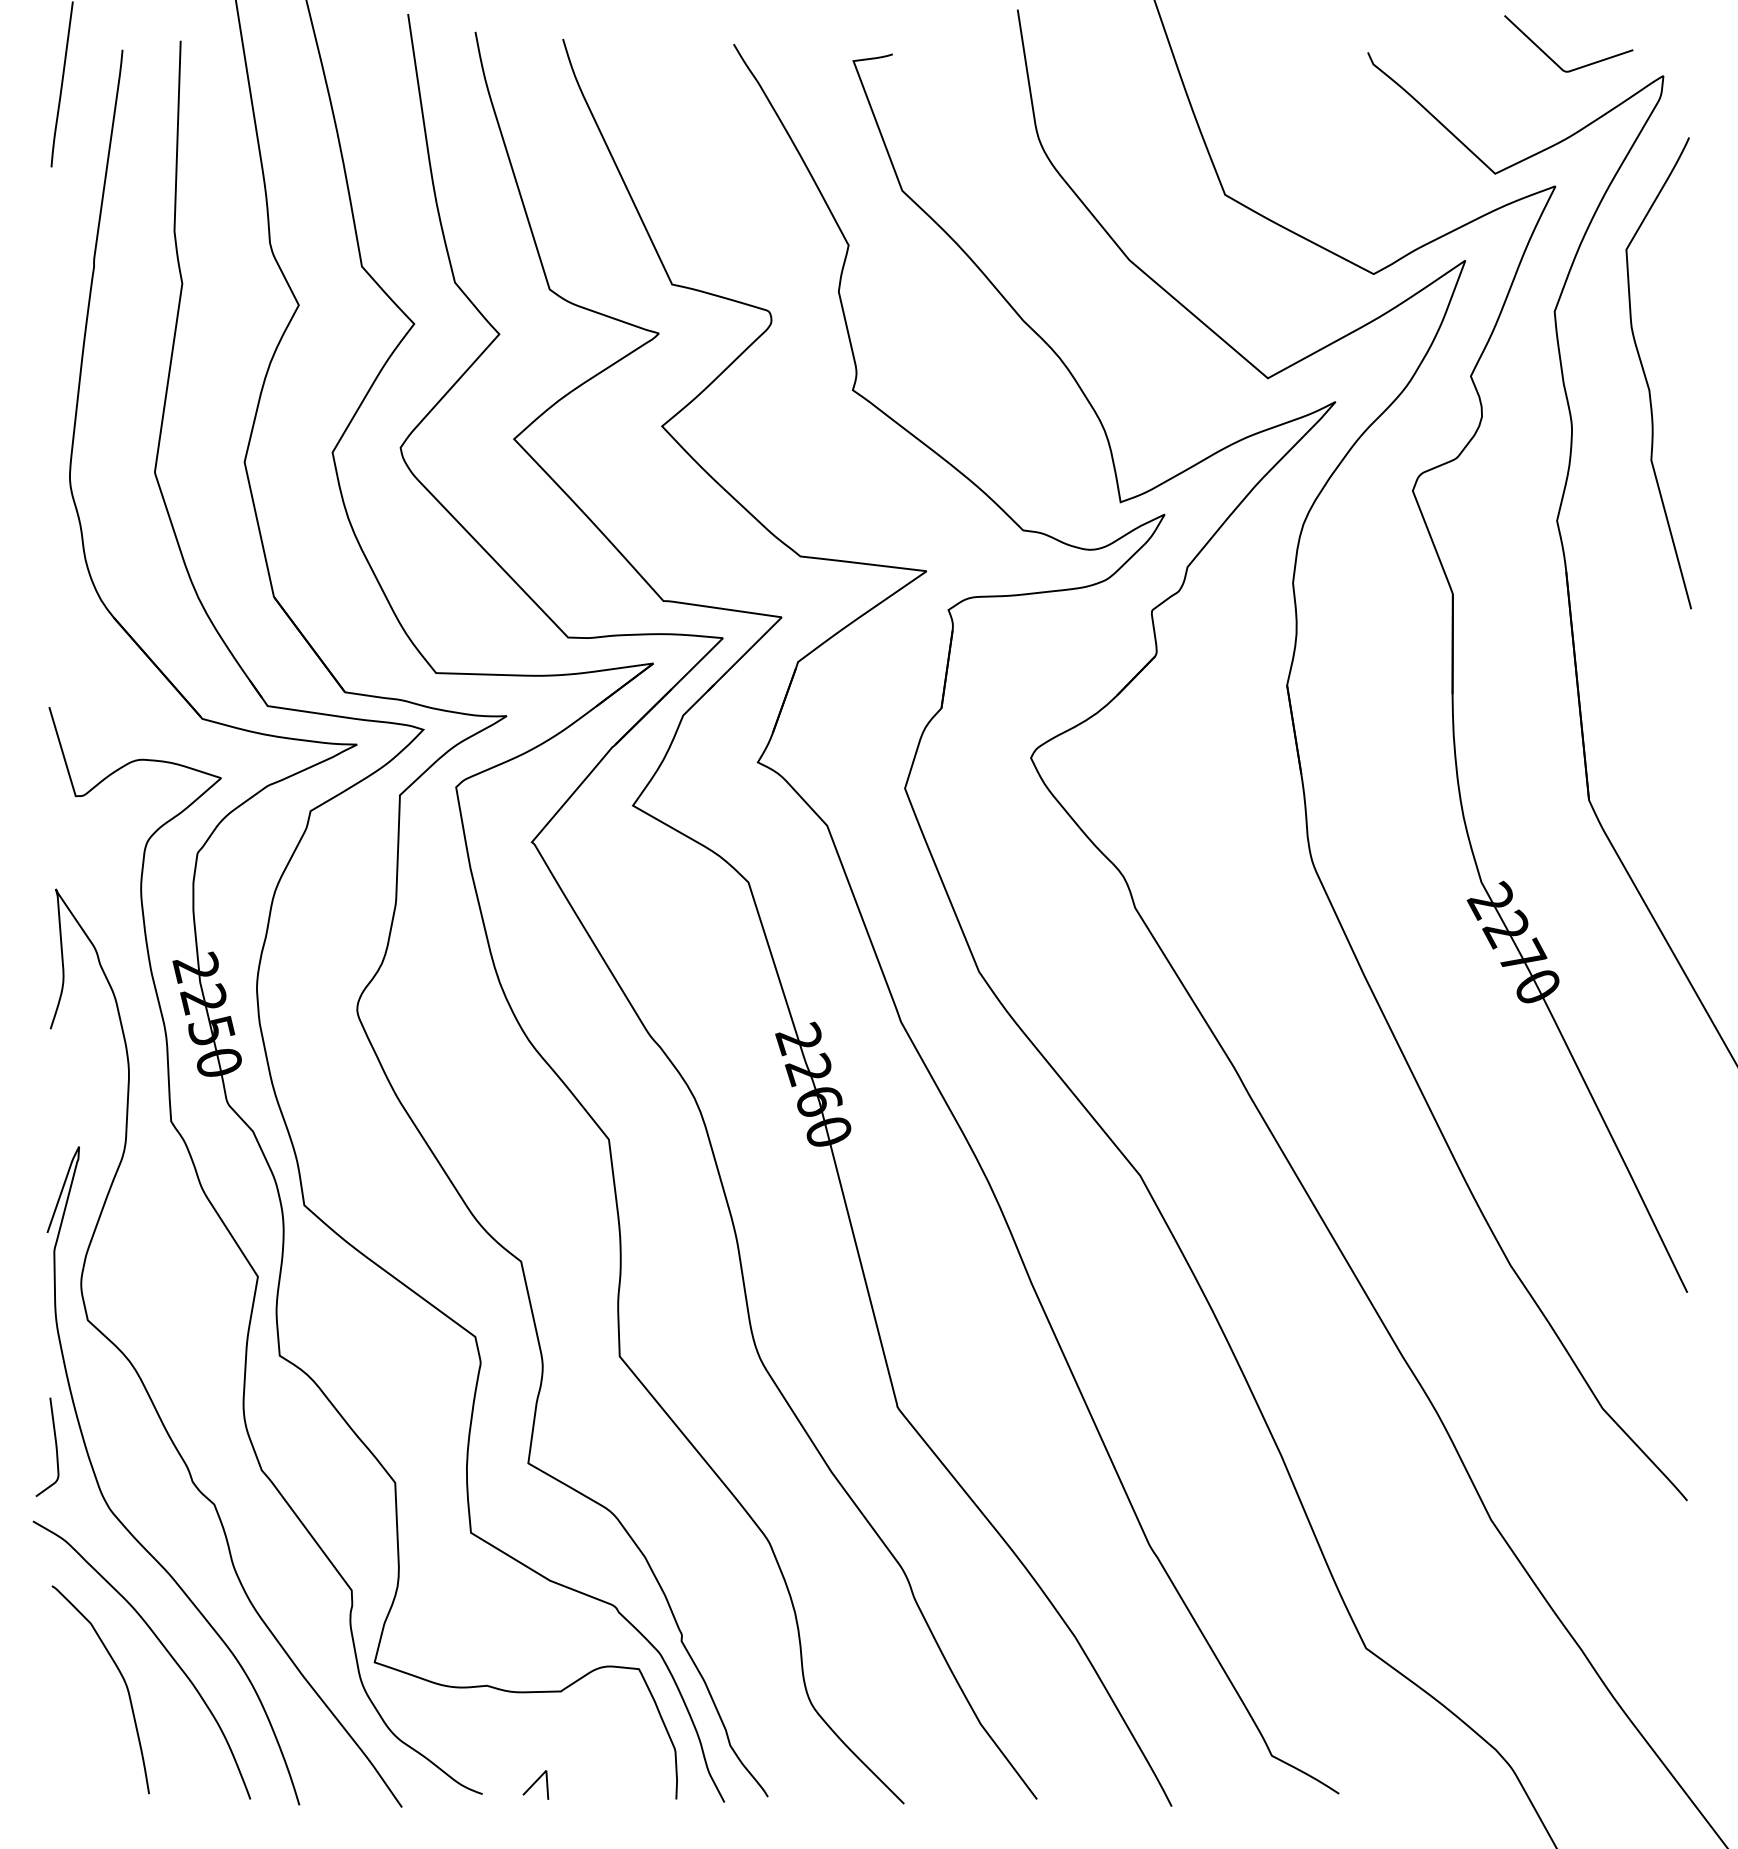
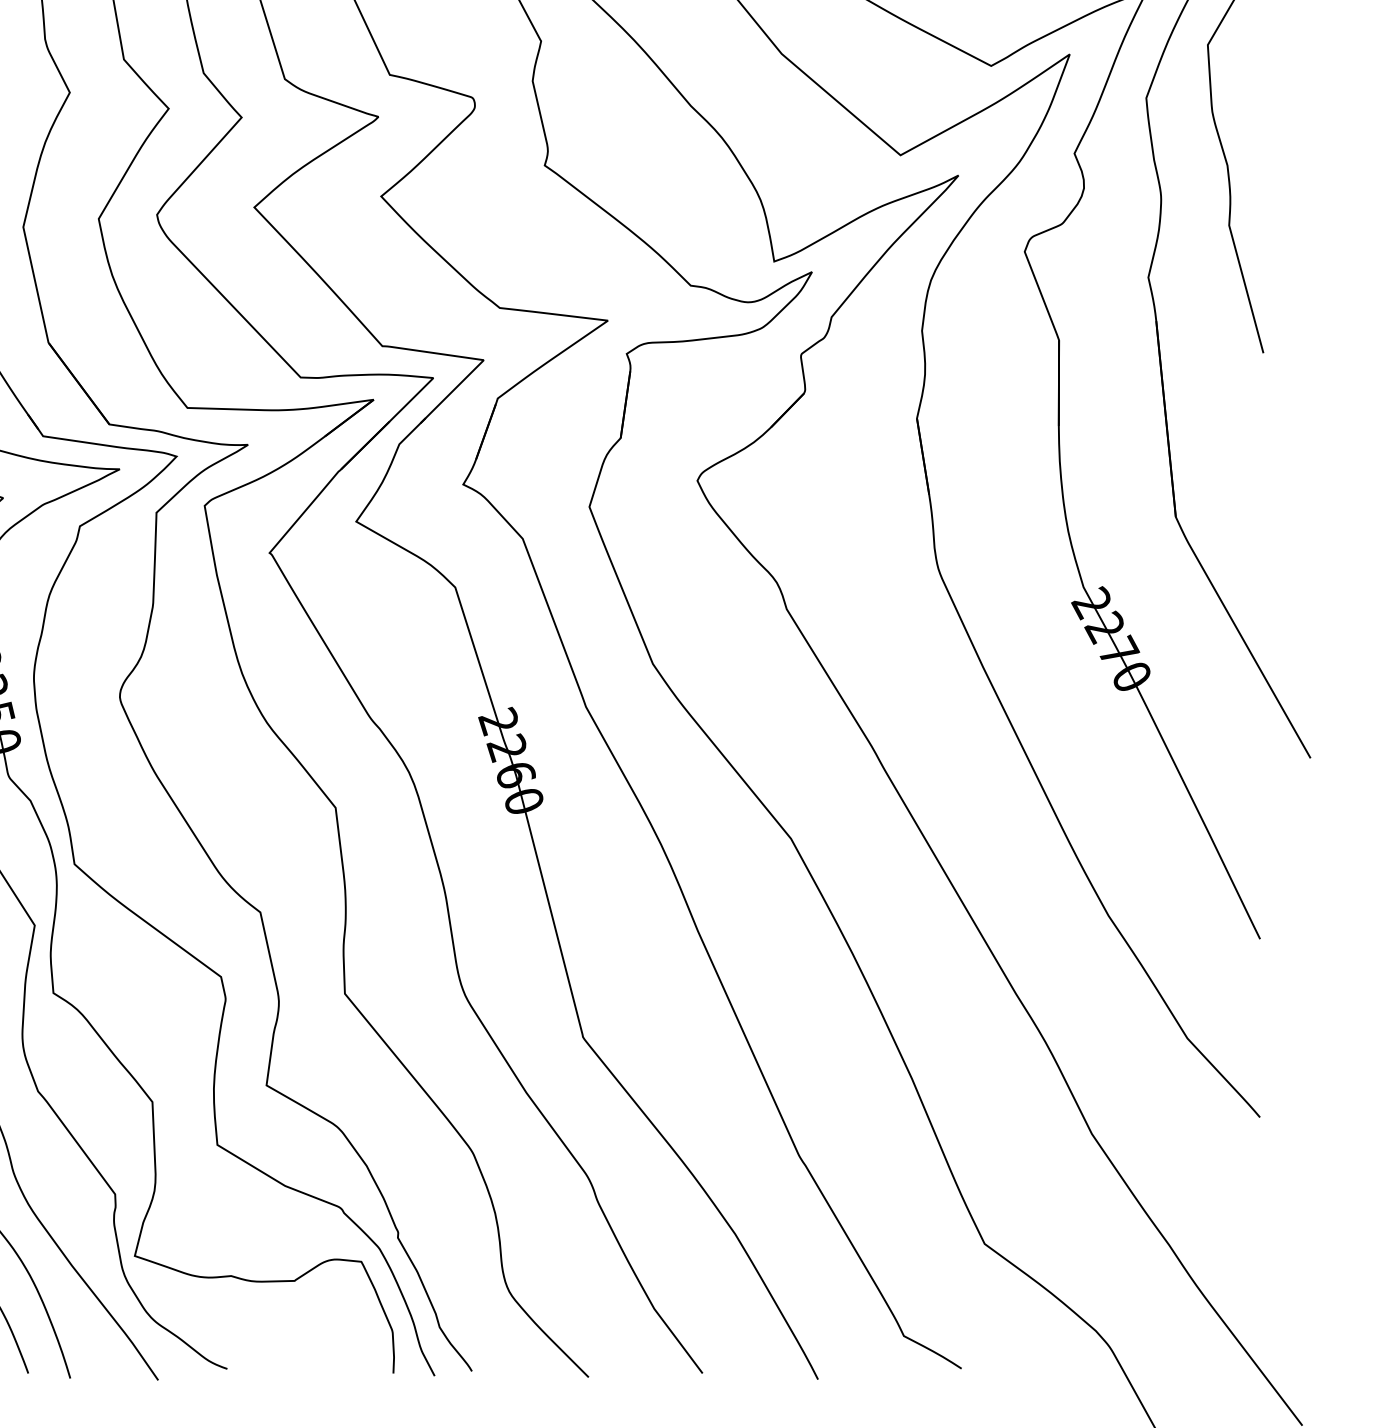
line: (535, 1783) -> (272, 1359), removed

